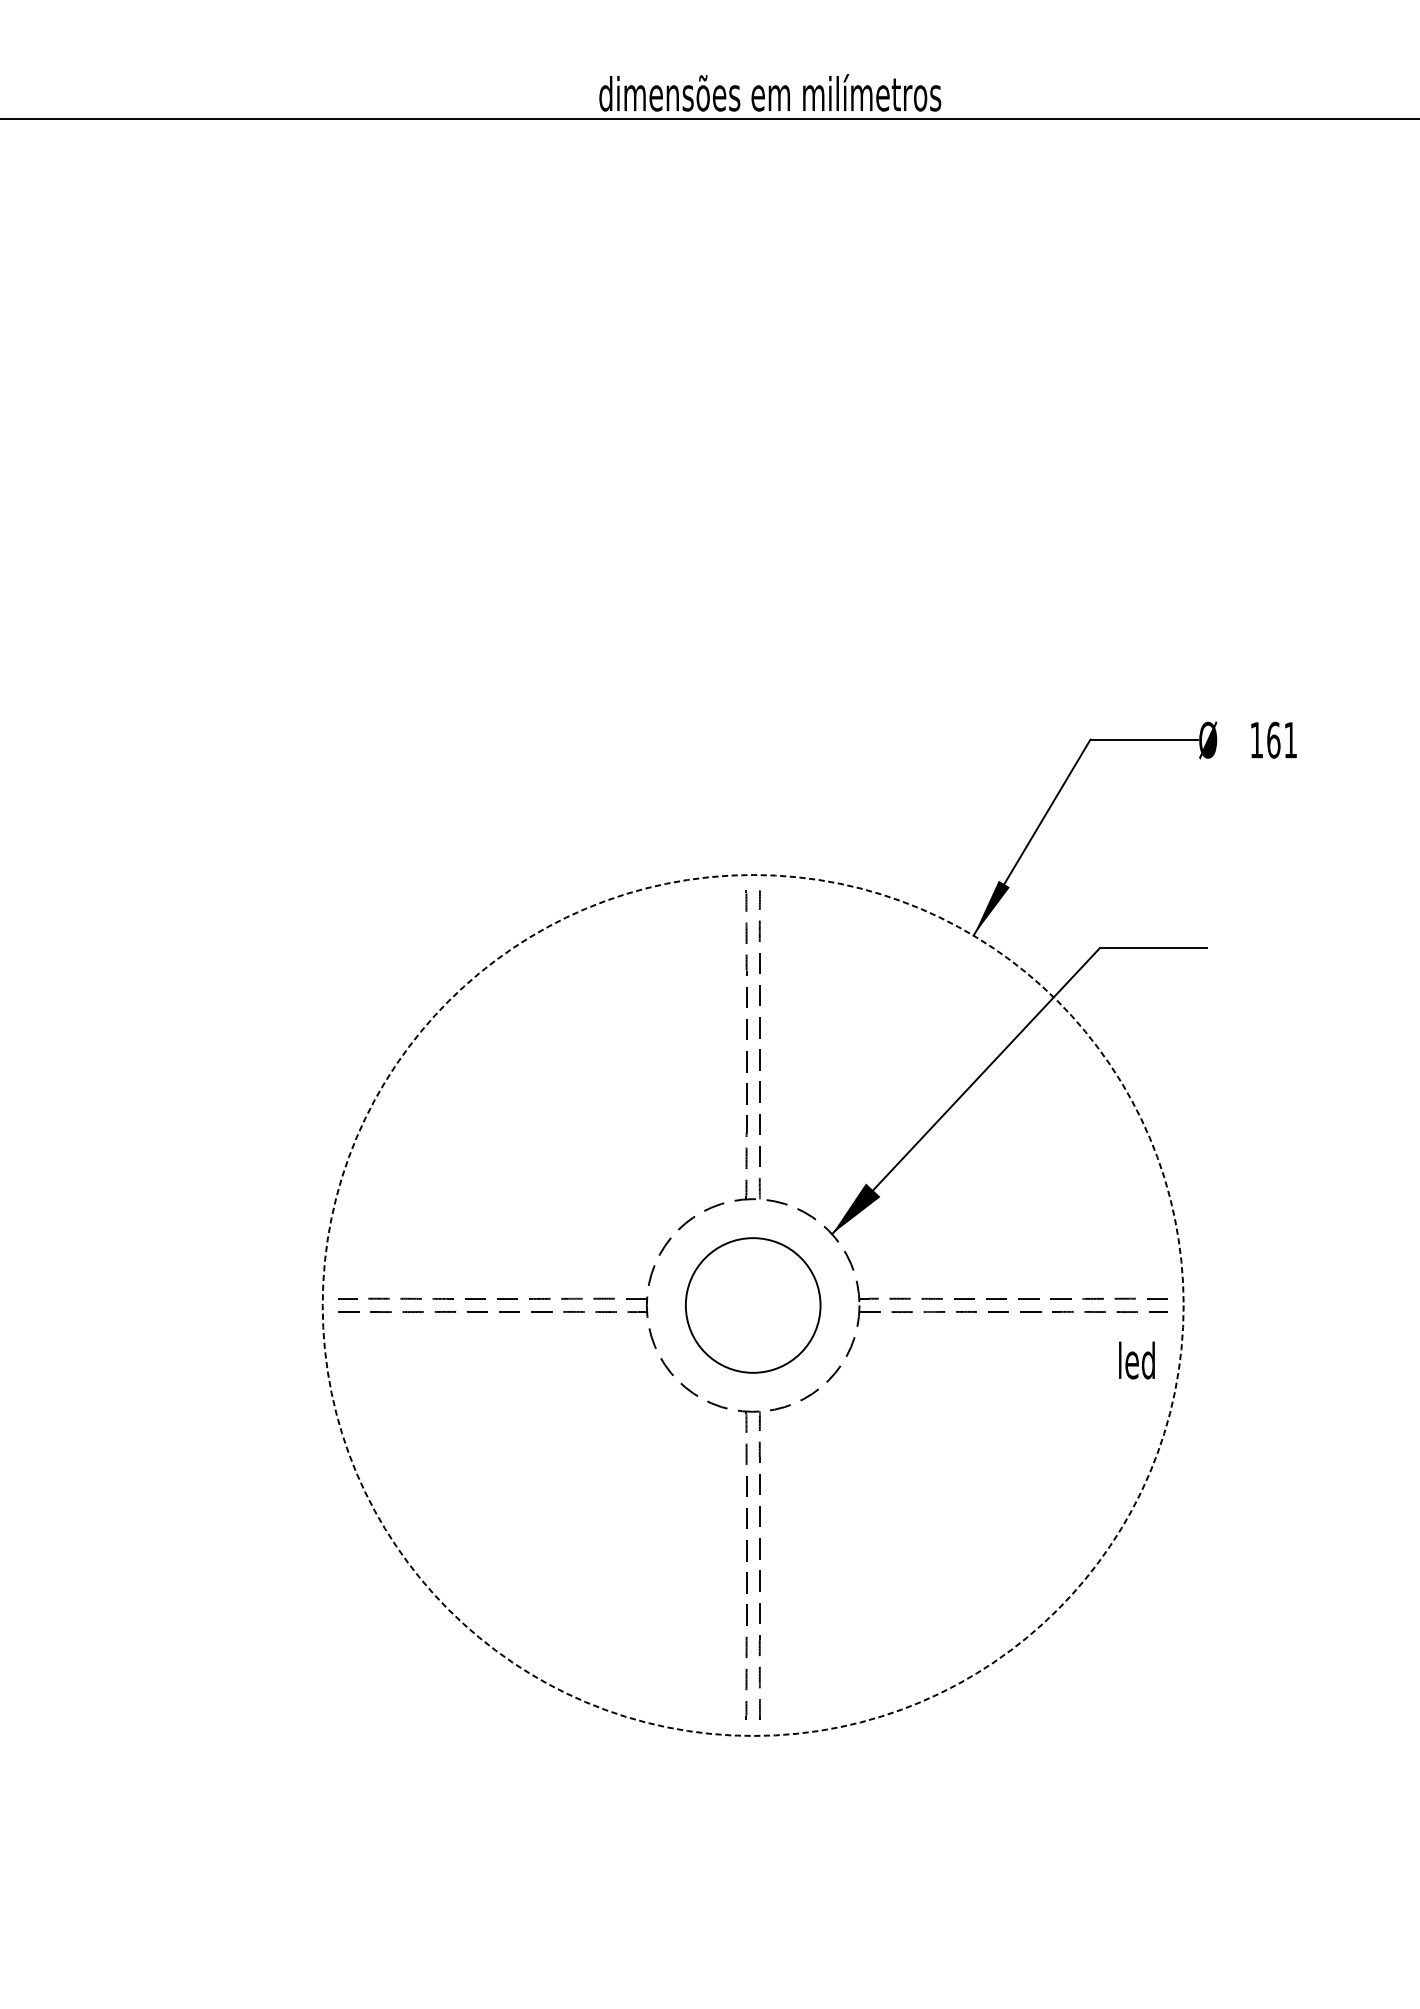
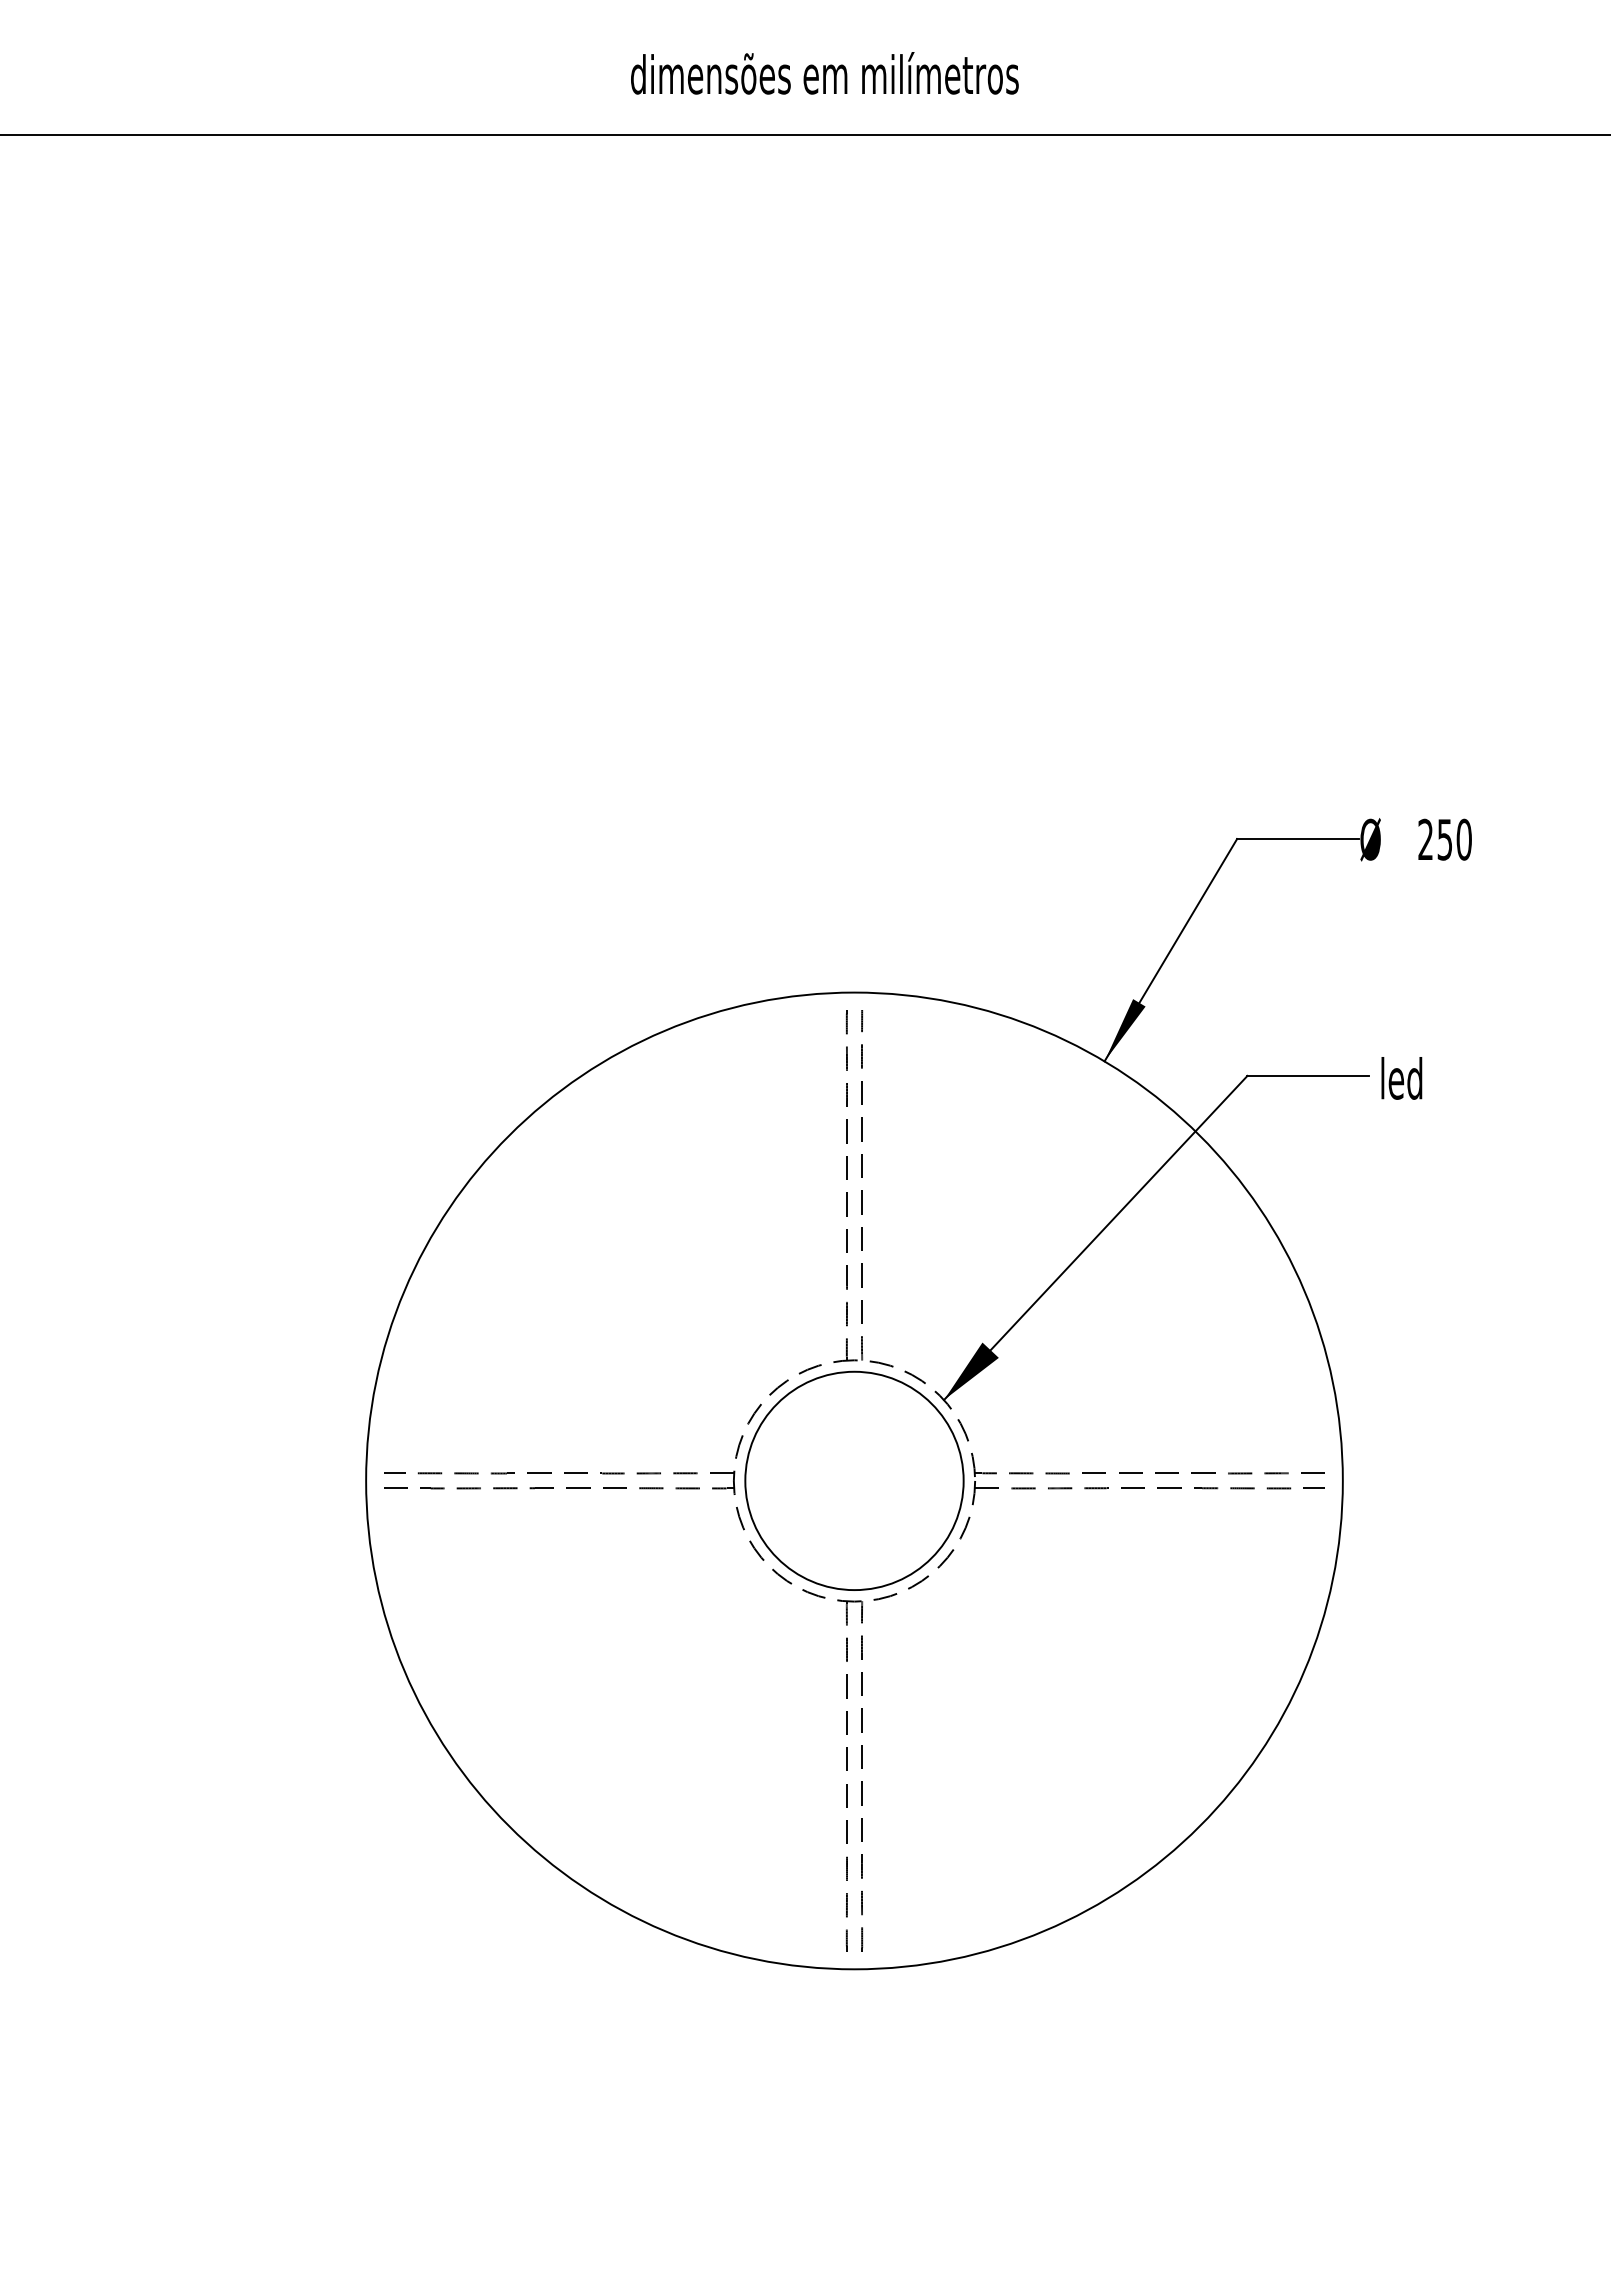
text: (769, 93) -> (824, 73), moved
text: (1273, 740) -> (1444, 839), 161 -> 250
circle: (753, 1305) -> (854, 1480), dashed -> solid
circle: (753, 1305) -> (854, 1480), size x1.43
text: (1136, 1360) -> (1401, 1078), moved

